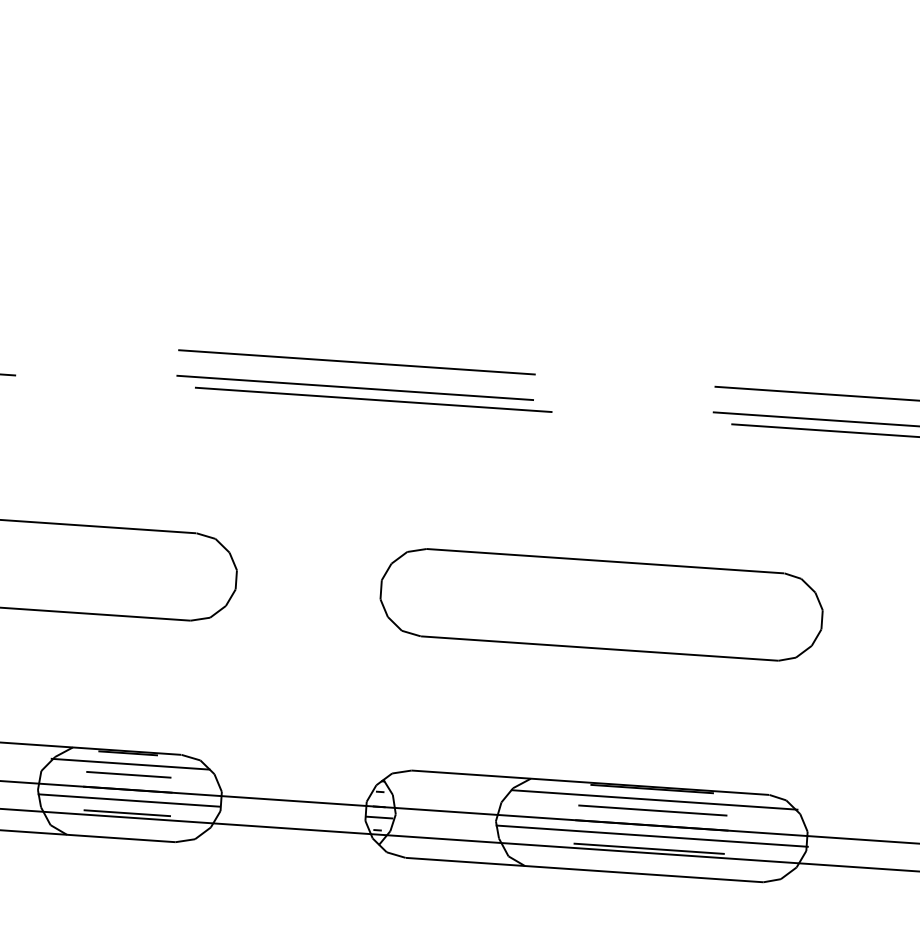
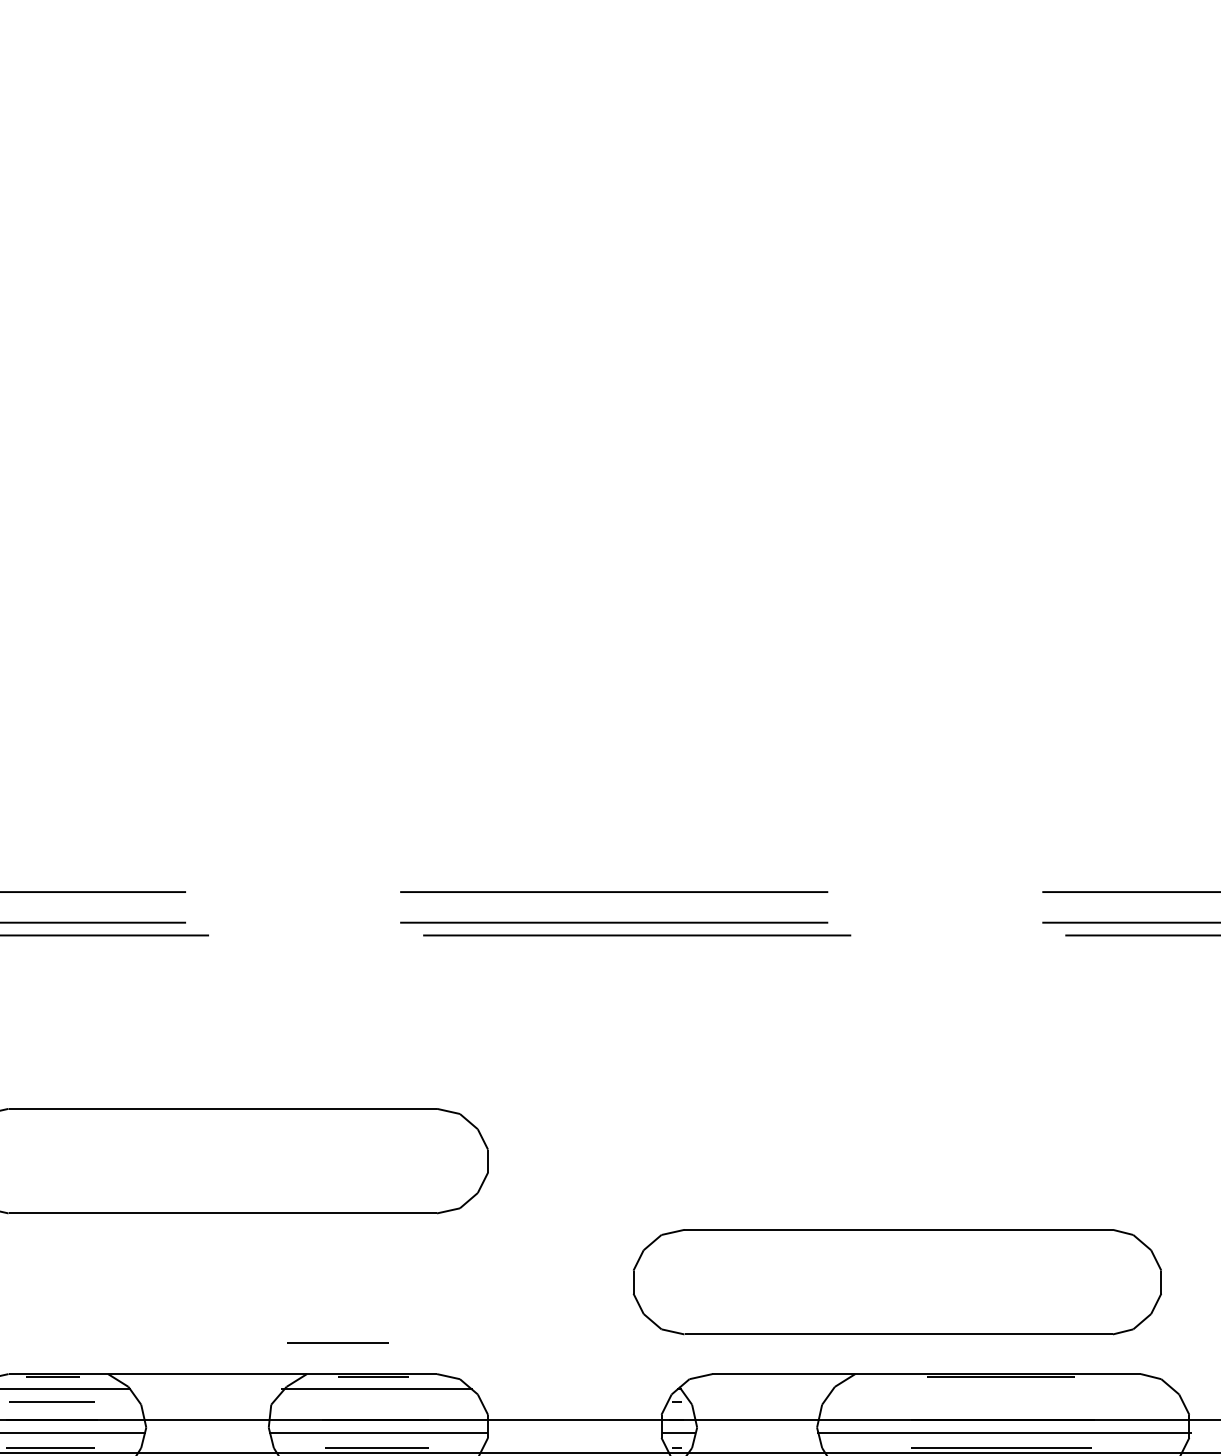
part: (600, 605) -> (896, 1282), moved
line: (128, 774) -> (337, 1342), moved
line: (654, 800) -> (1004, 1389), removed
line: (652, 809) -> (1002, 1401), removed

